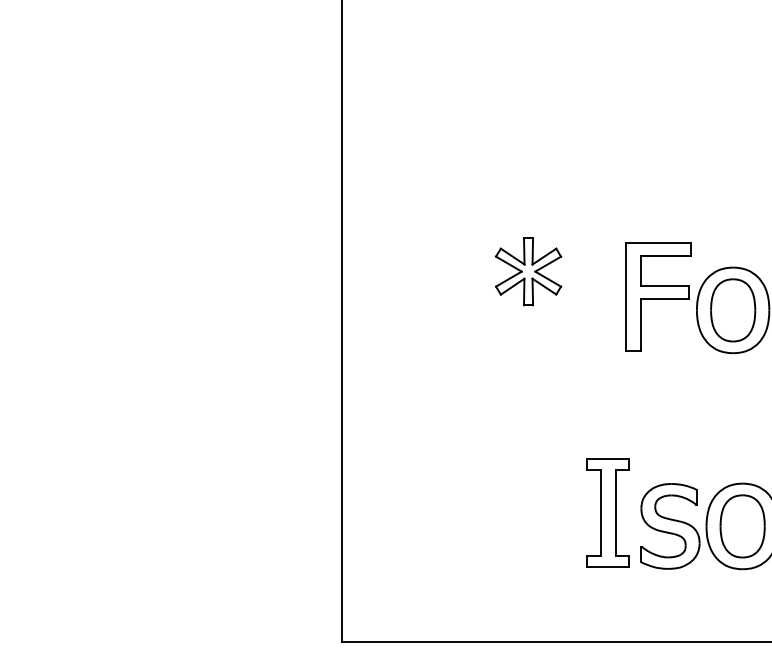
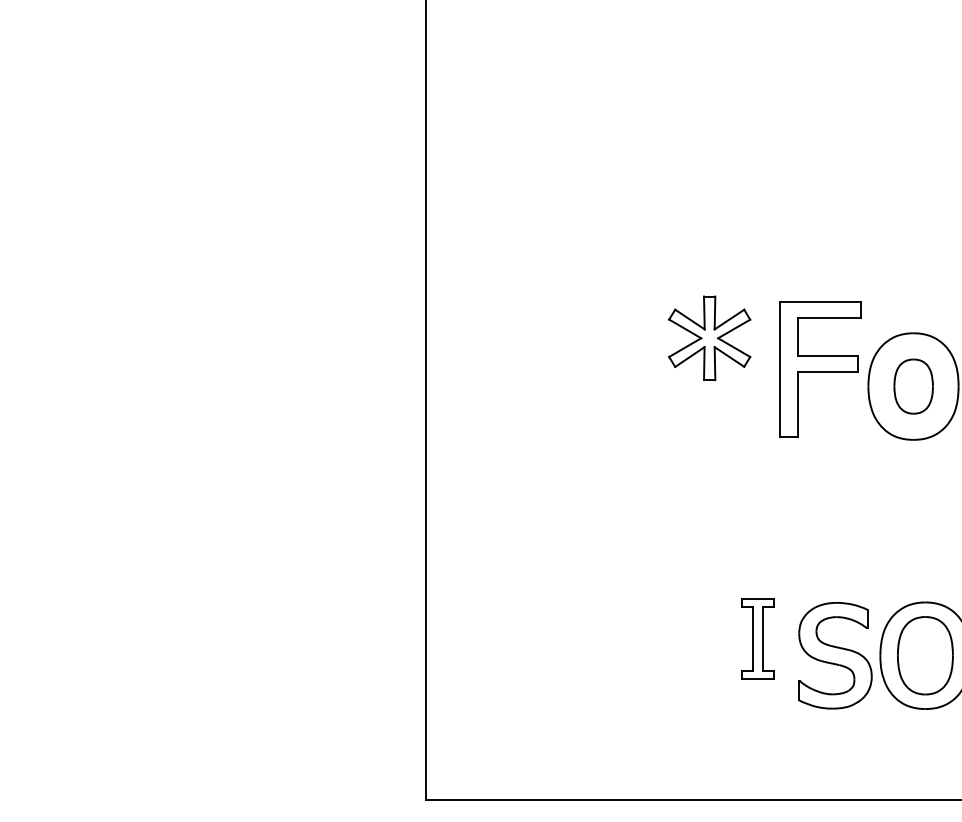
part: (528, 271) -> (709, 338), moved
part: (733, 310) -> (913, 386), size x0.7
part: (607, 512) -> (756, 638), size x0.6

